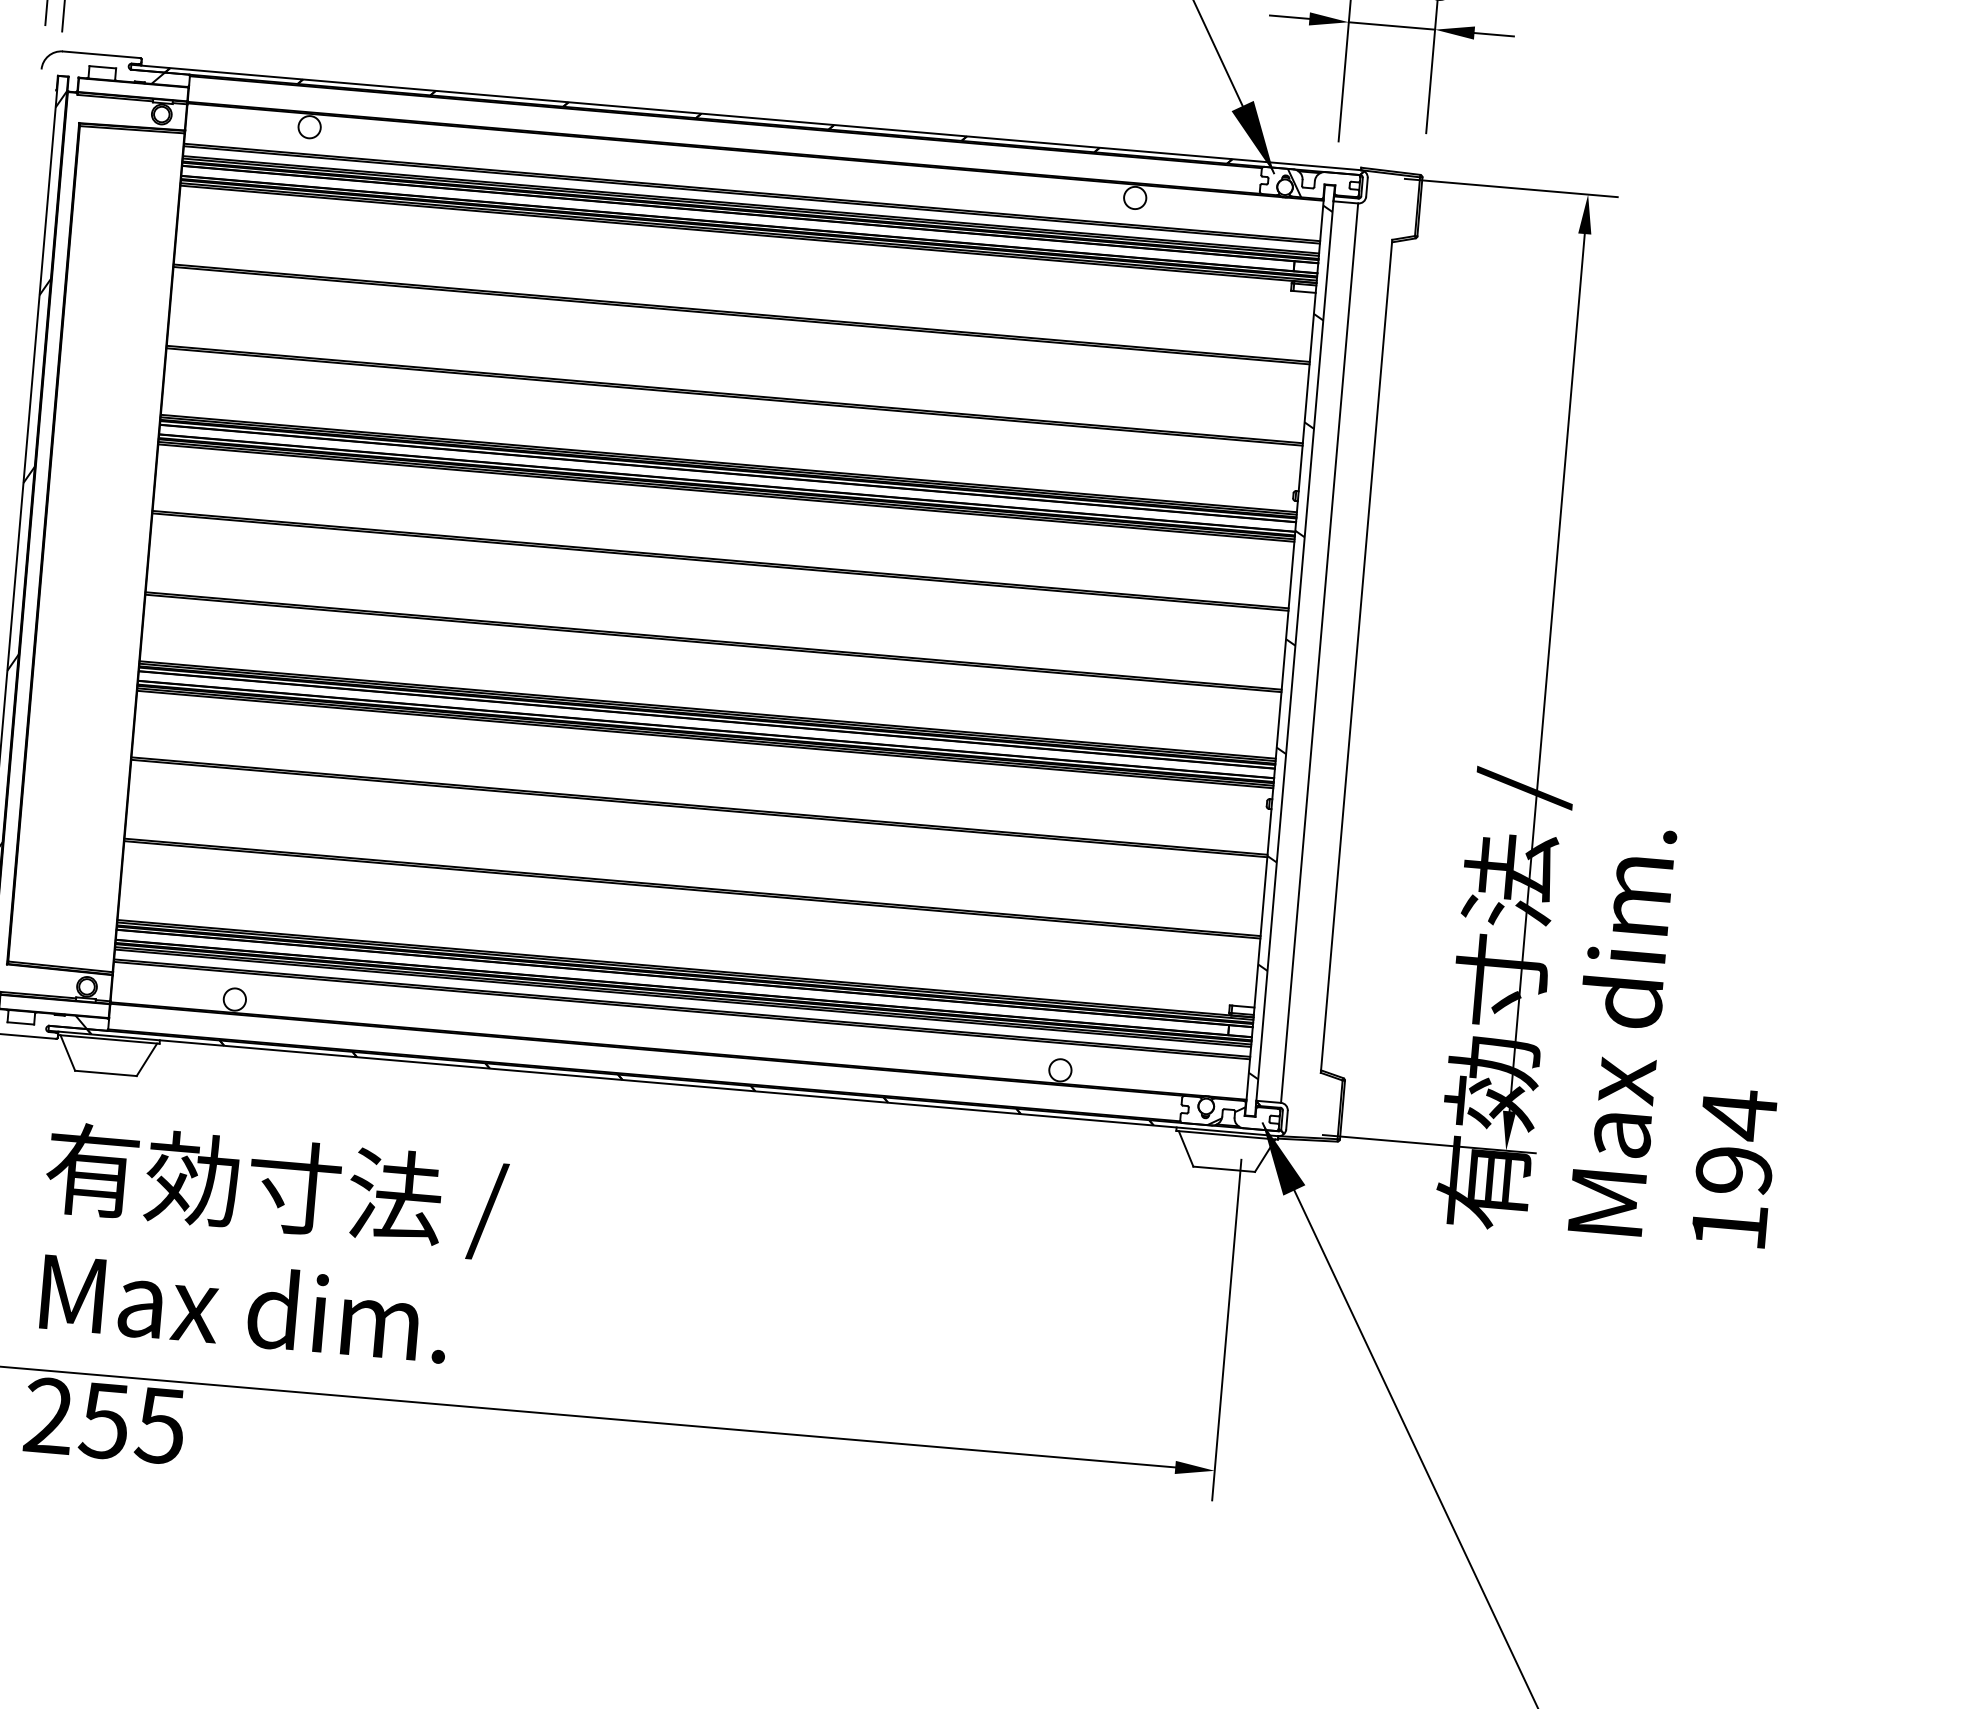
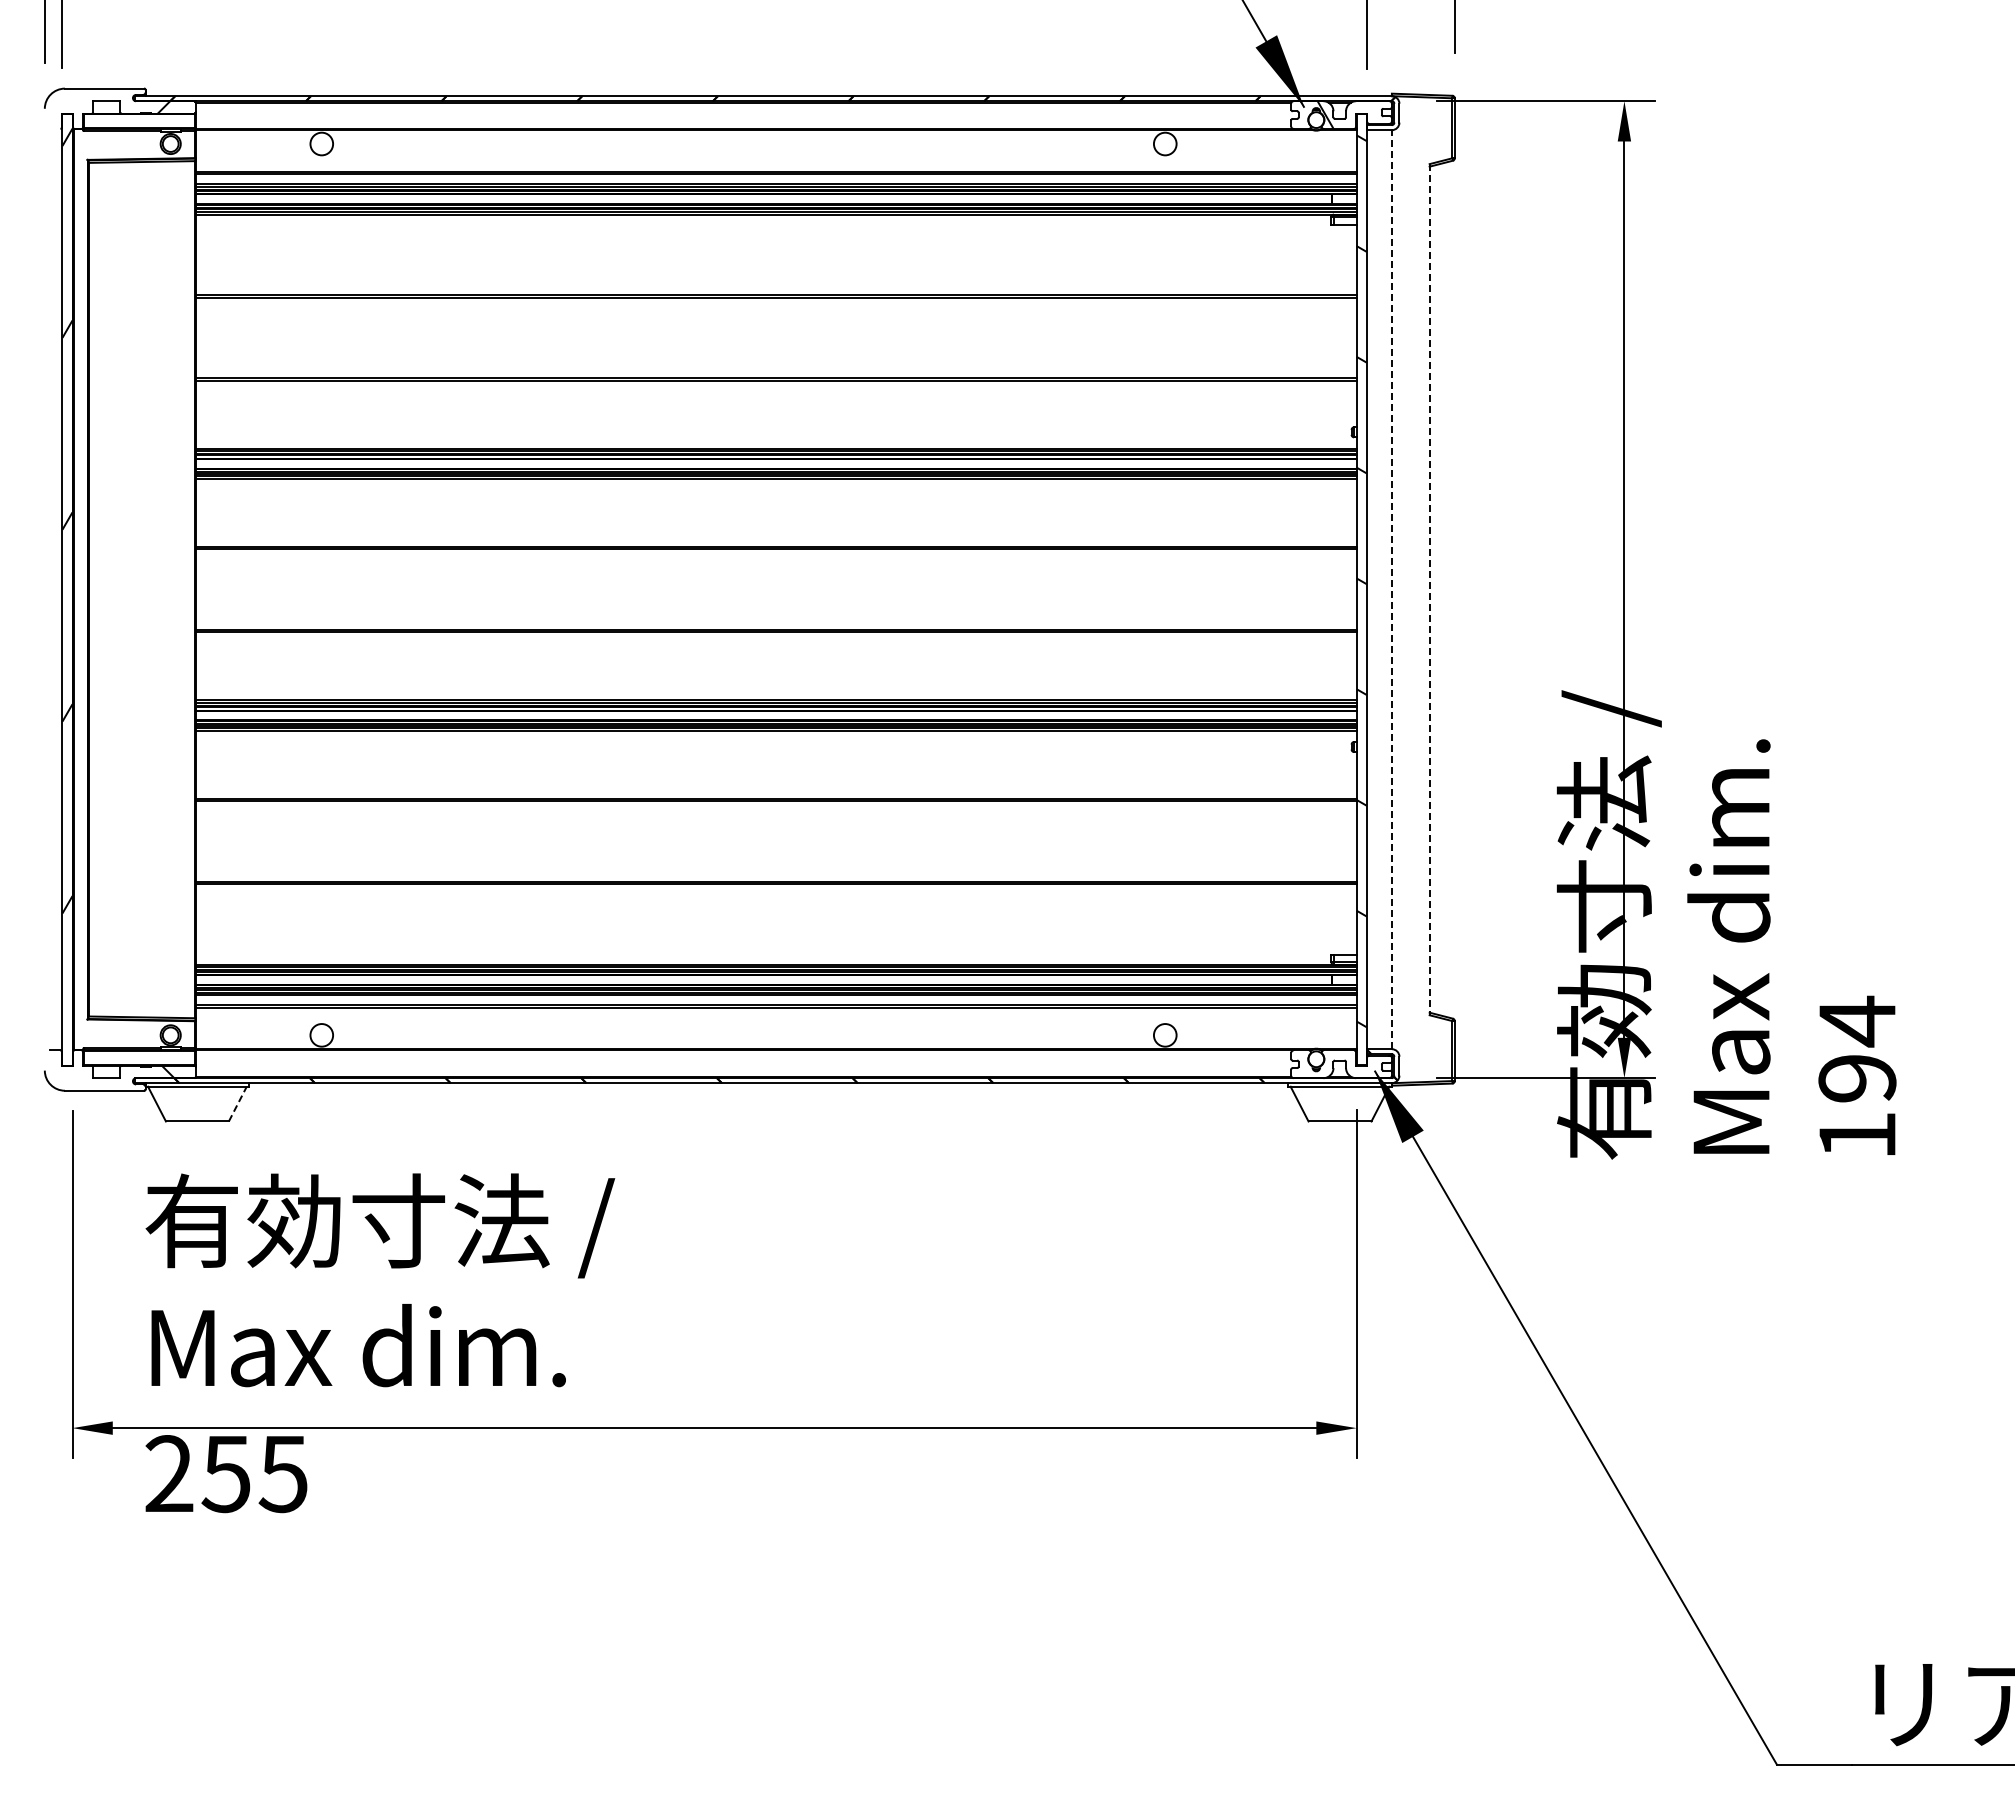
line: (1319, 652) -> (1391, 589), solid -> dashed
line: (1356, 656) -> (1429, 589), solid -> dashed
line: (146, 1060) -> (237, 1104), solid -> dashed
hatch: (1226, 1116) -> (1337, 1067), removed

